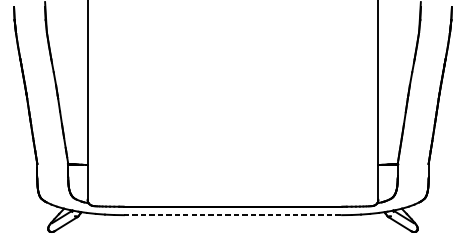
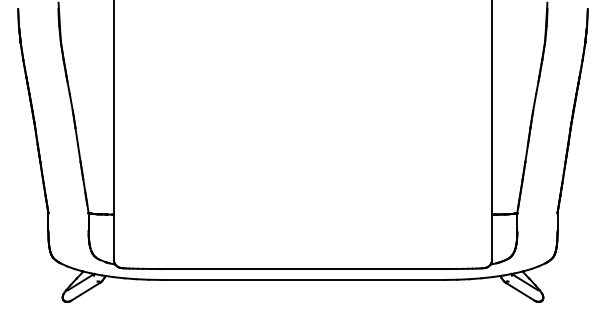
line: (232, 214) -> (302, 279), dashed -> solid

